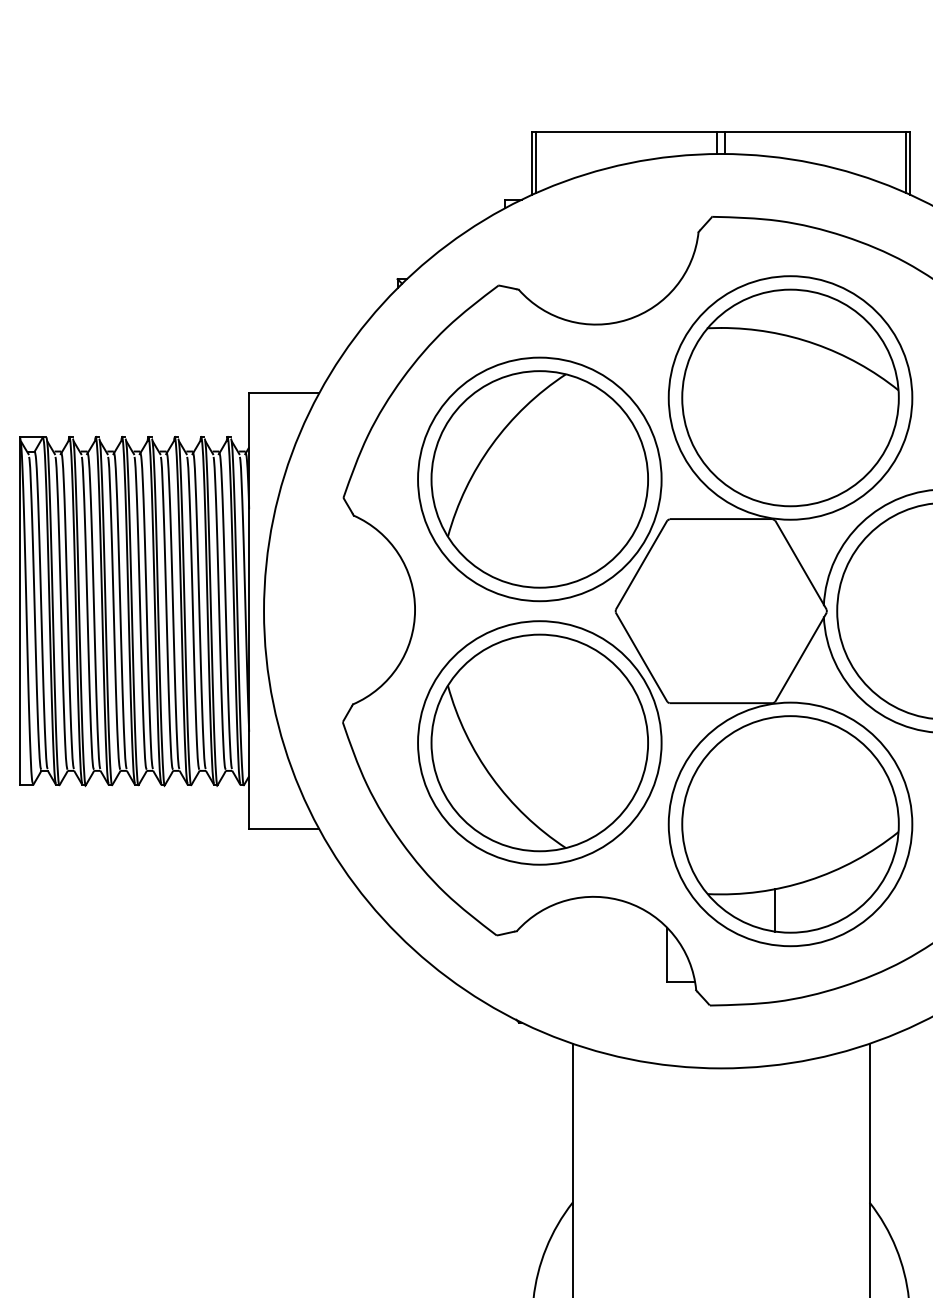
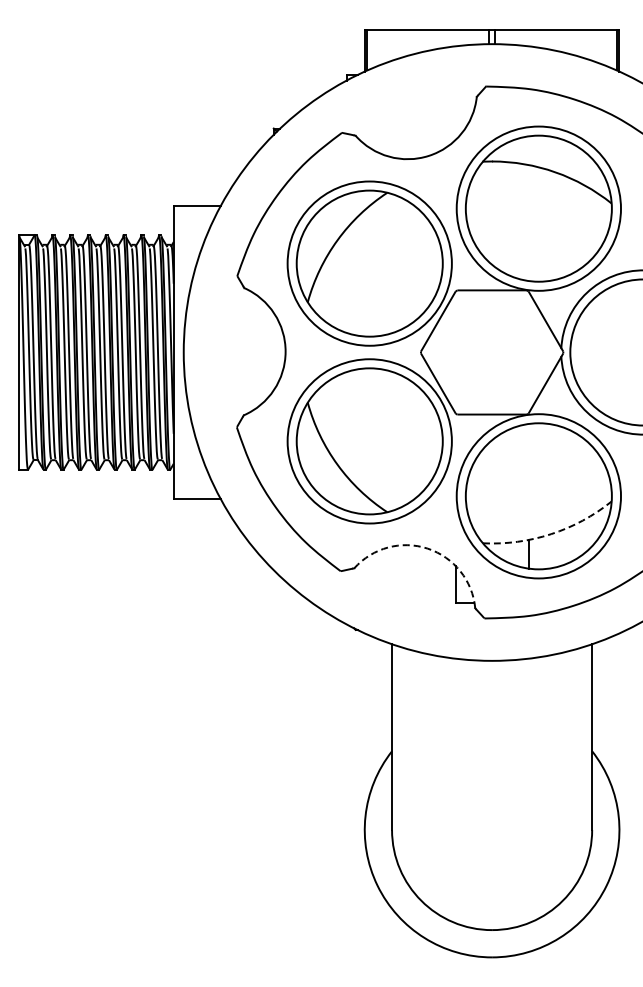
arc: (809, 881) -> (551, 534), solid -> dashed
arc: (625, 901) -> (427, 548), solid -> dashed

